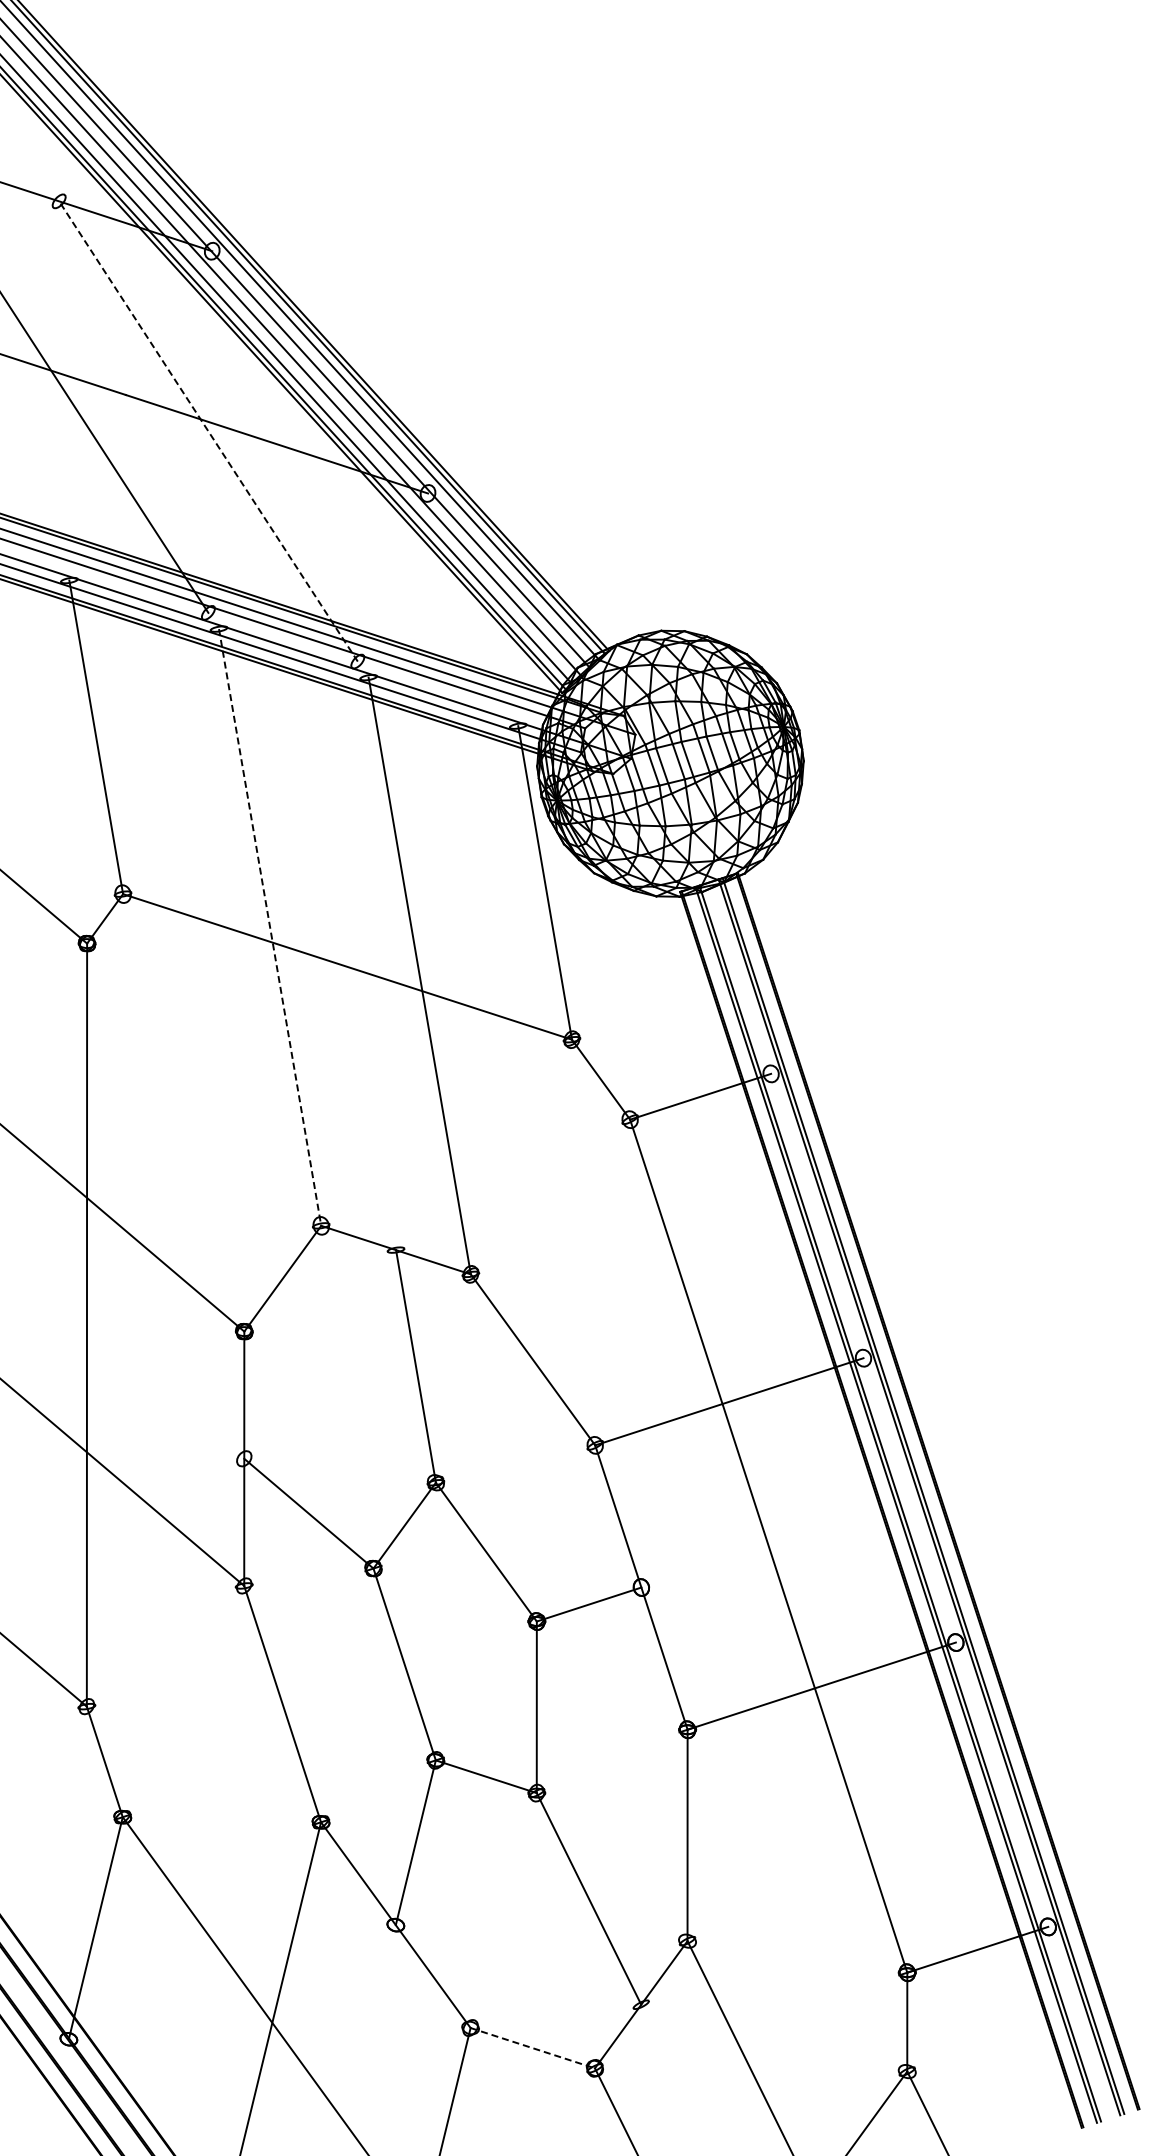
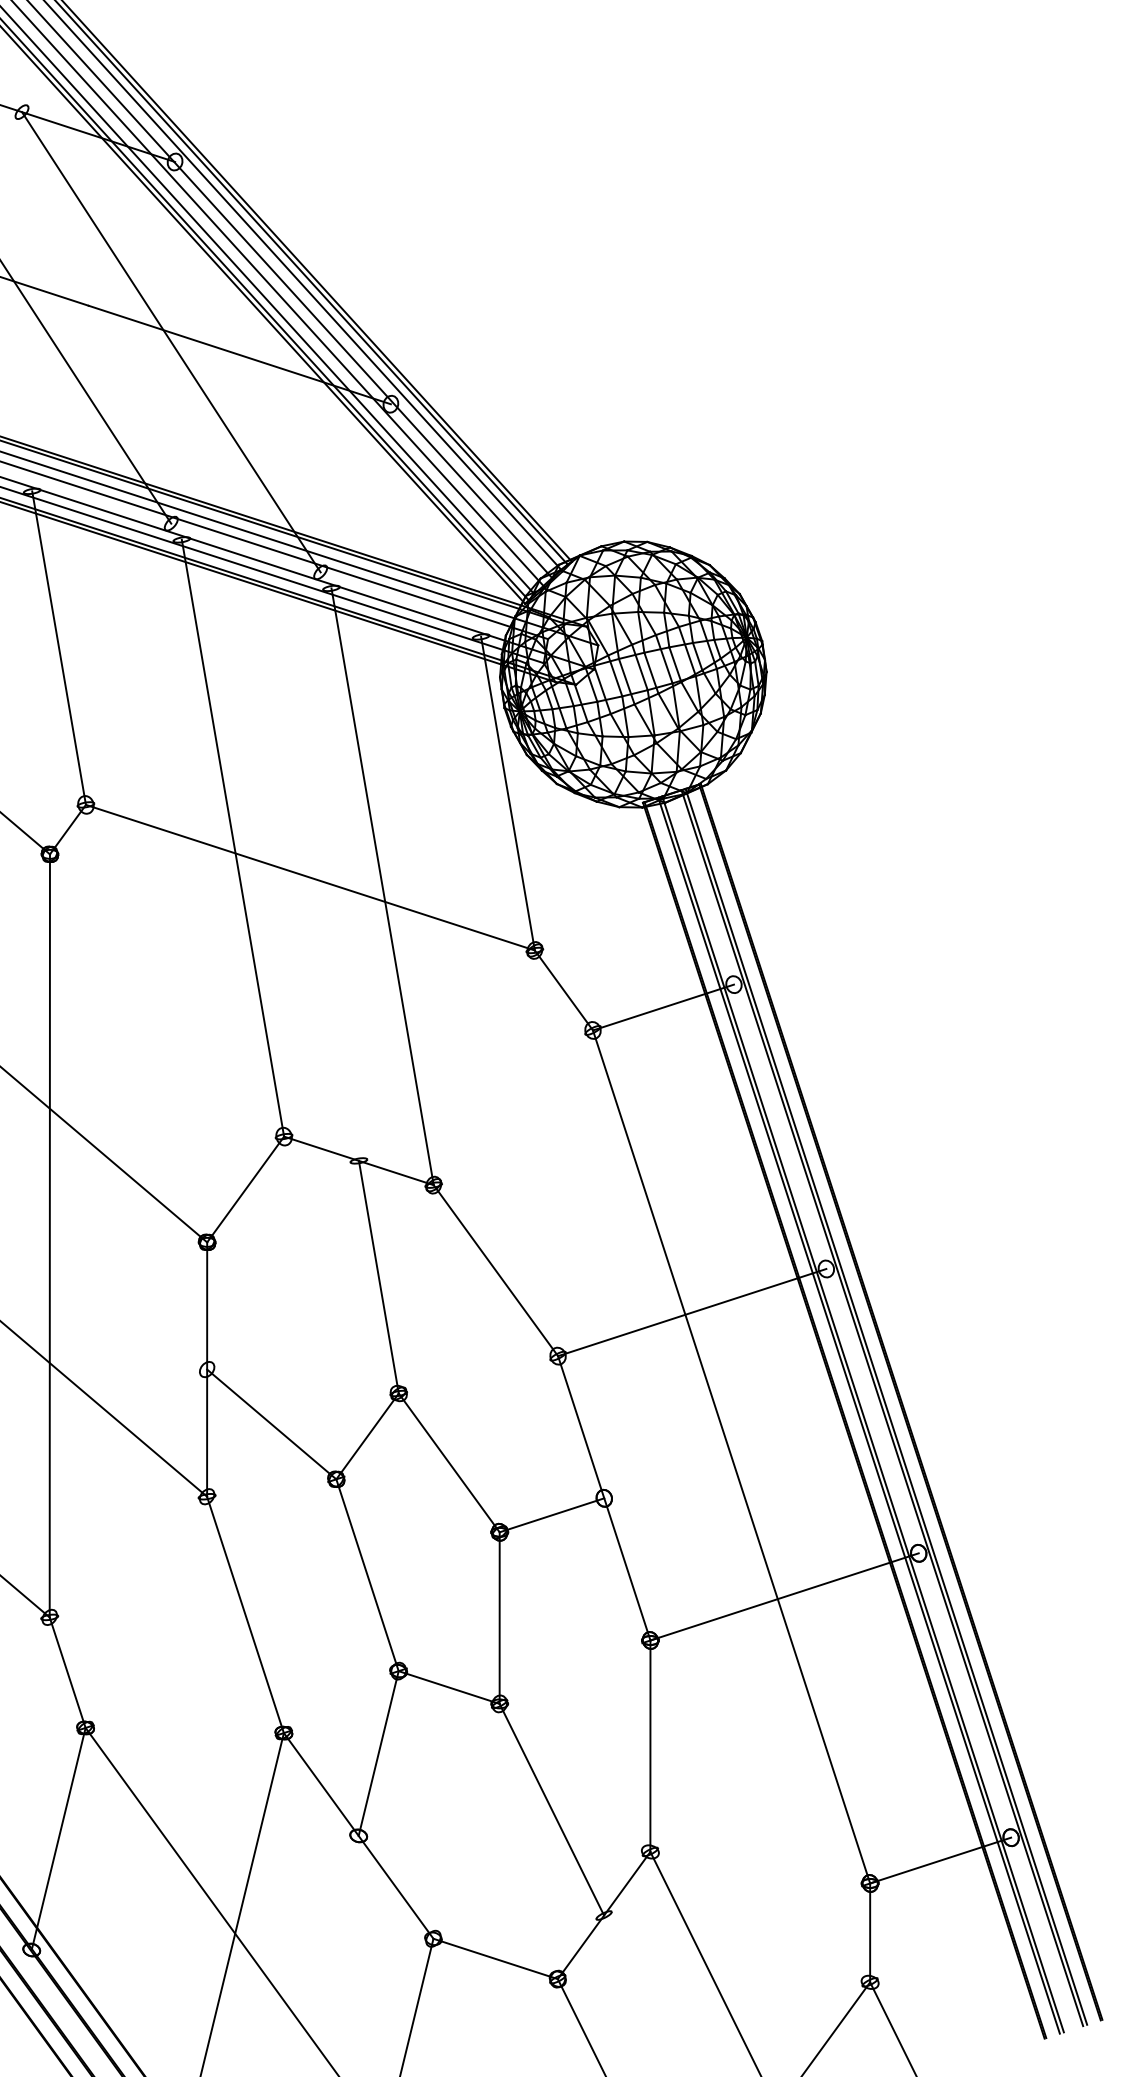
line: (208, 431) -> (171, 342), dashed -> solid
line: (270, 927) -> (233, 838), dashed -> solid
line: (533, 2048) -> (496, 1959), dashed -> solid

